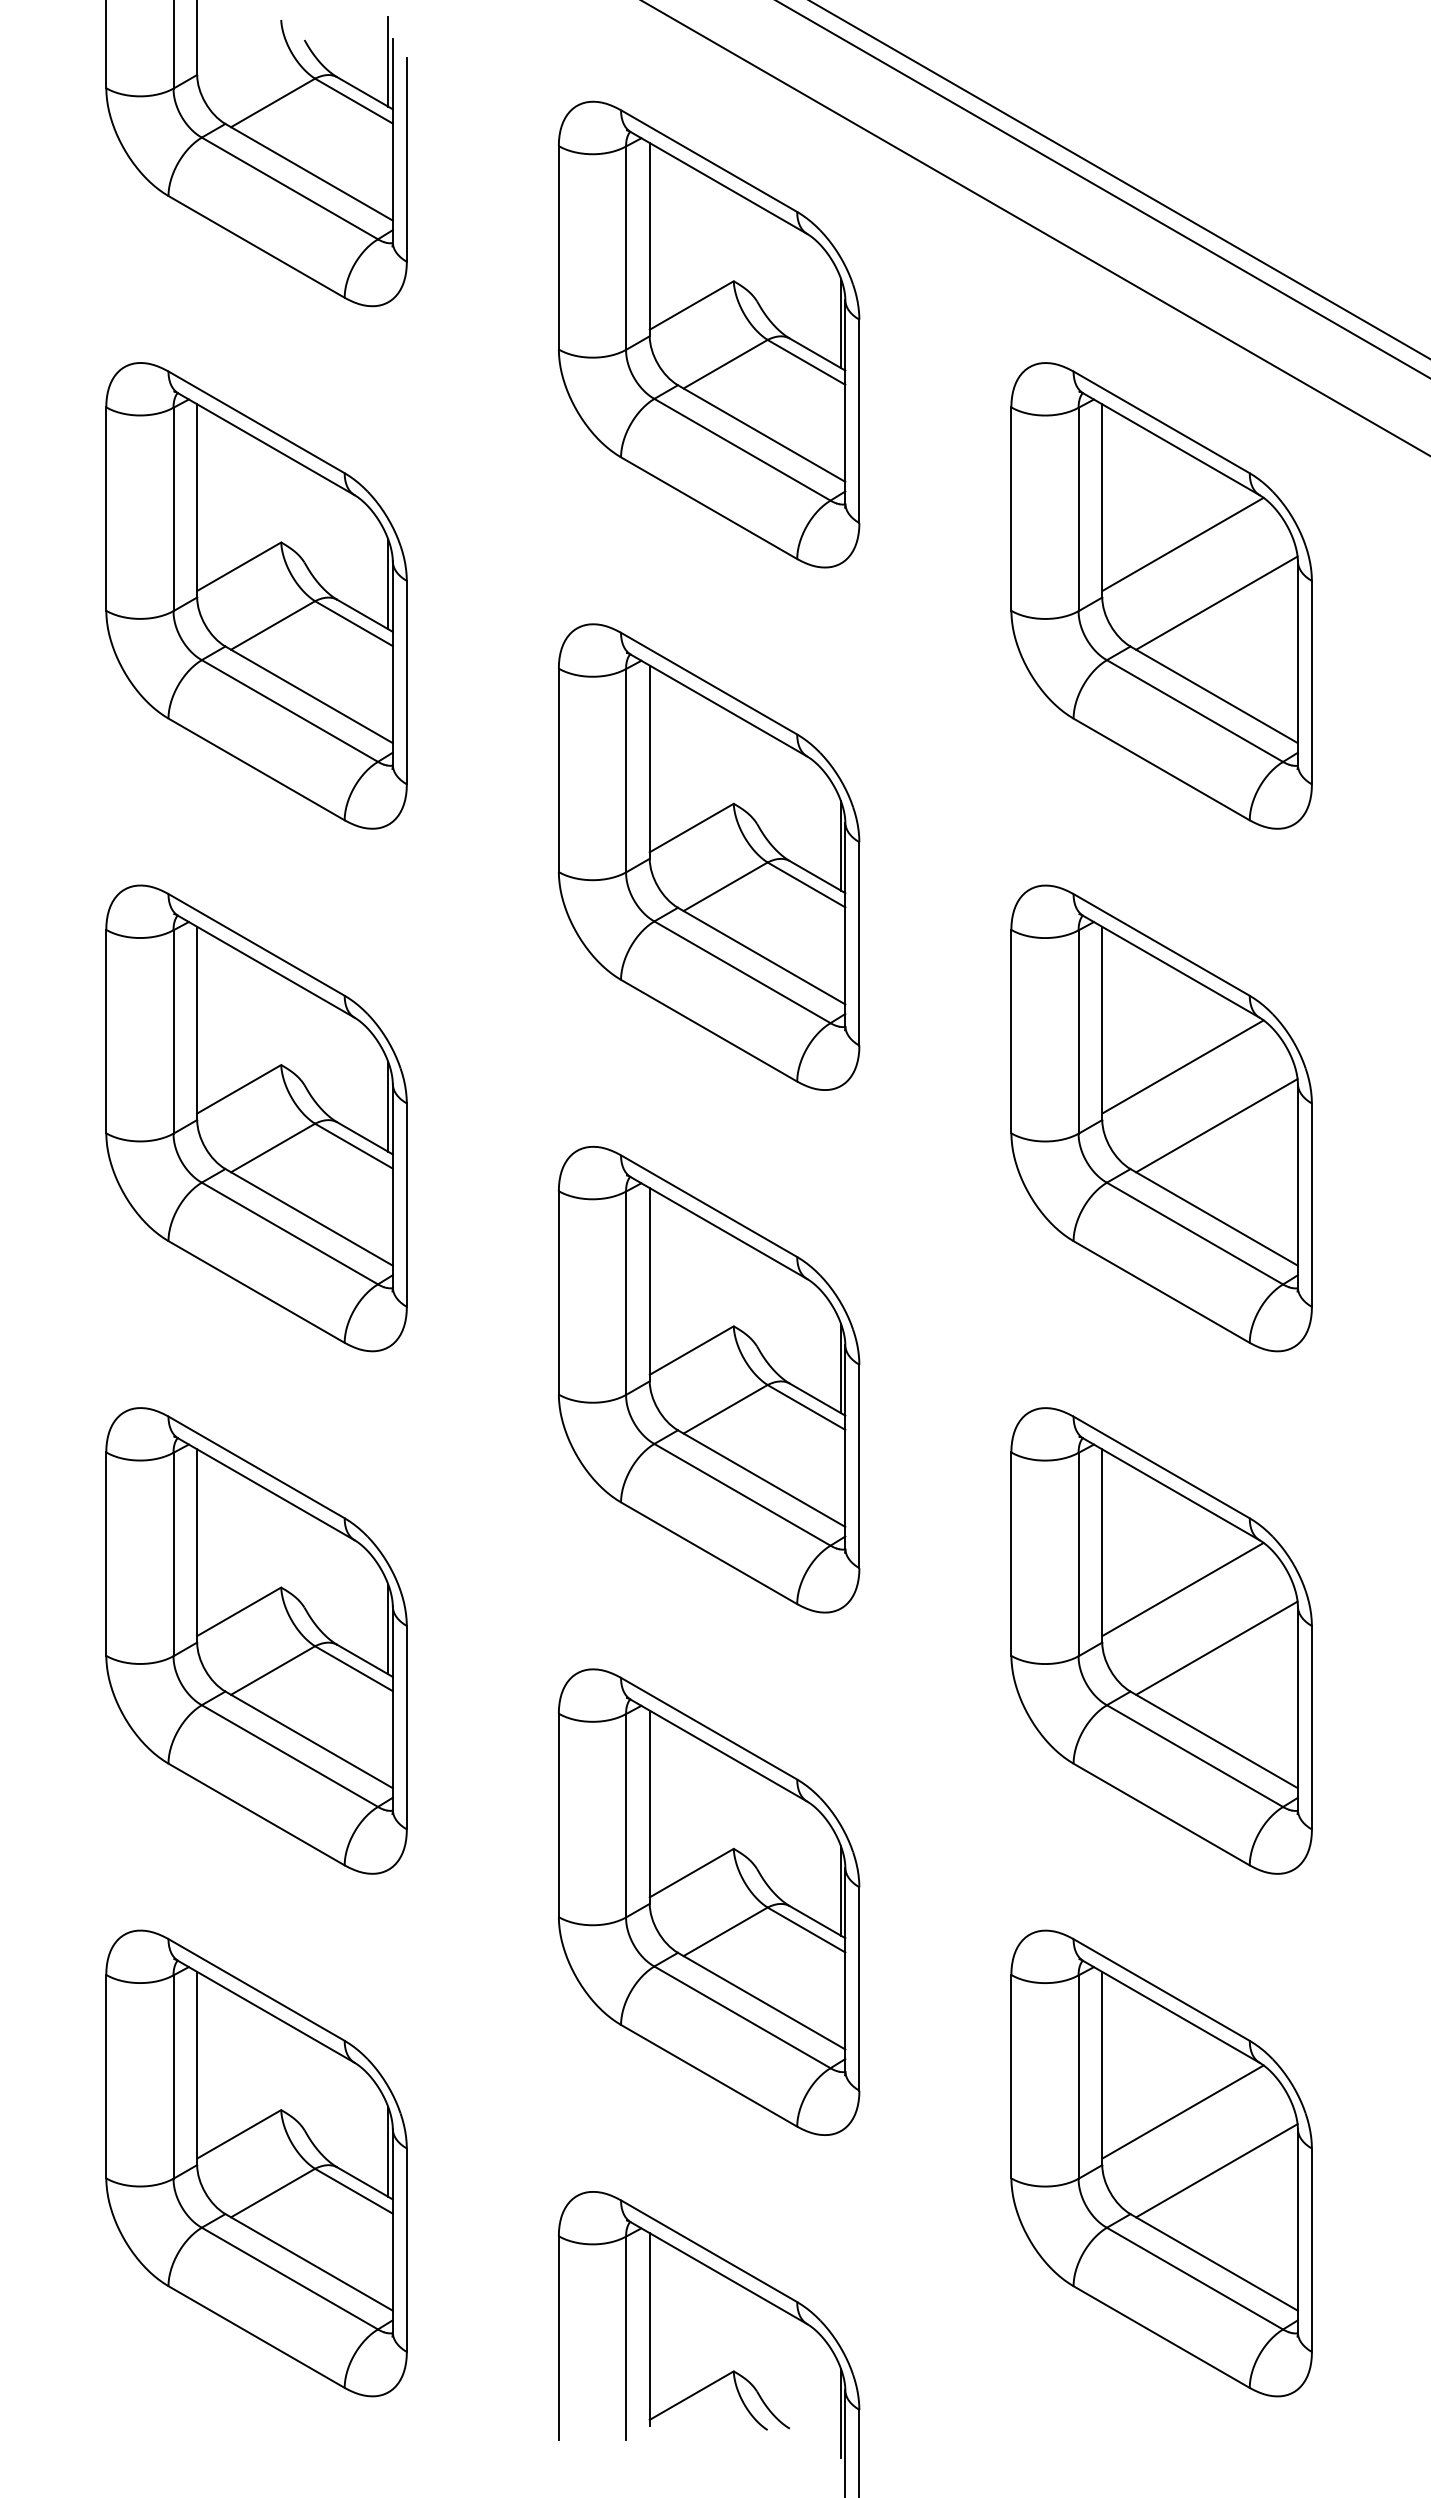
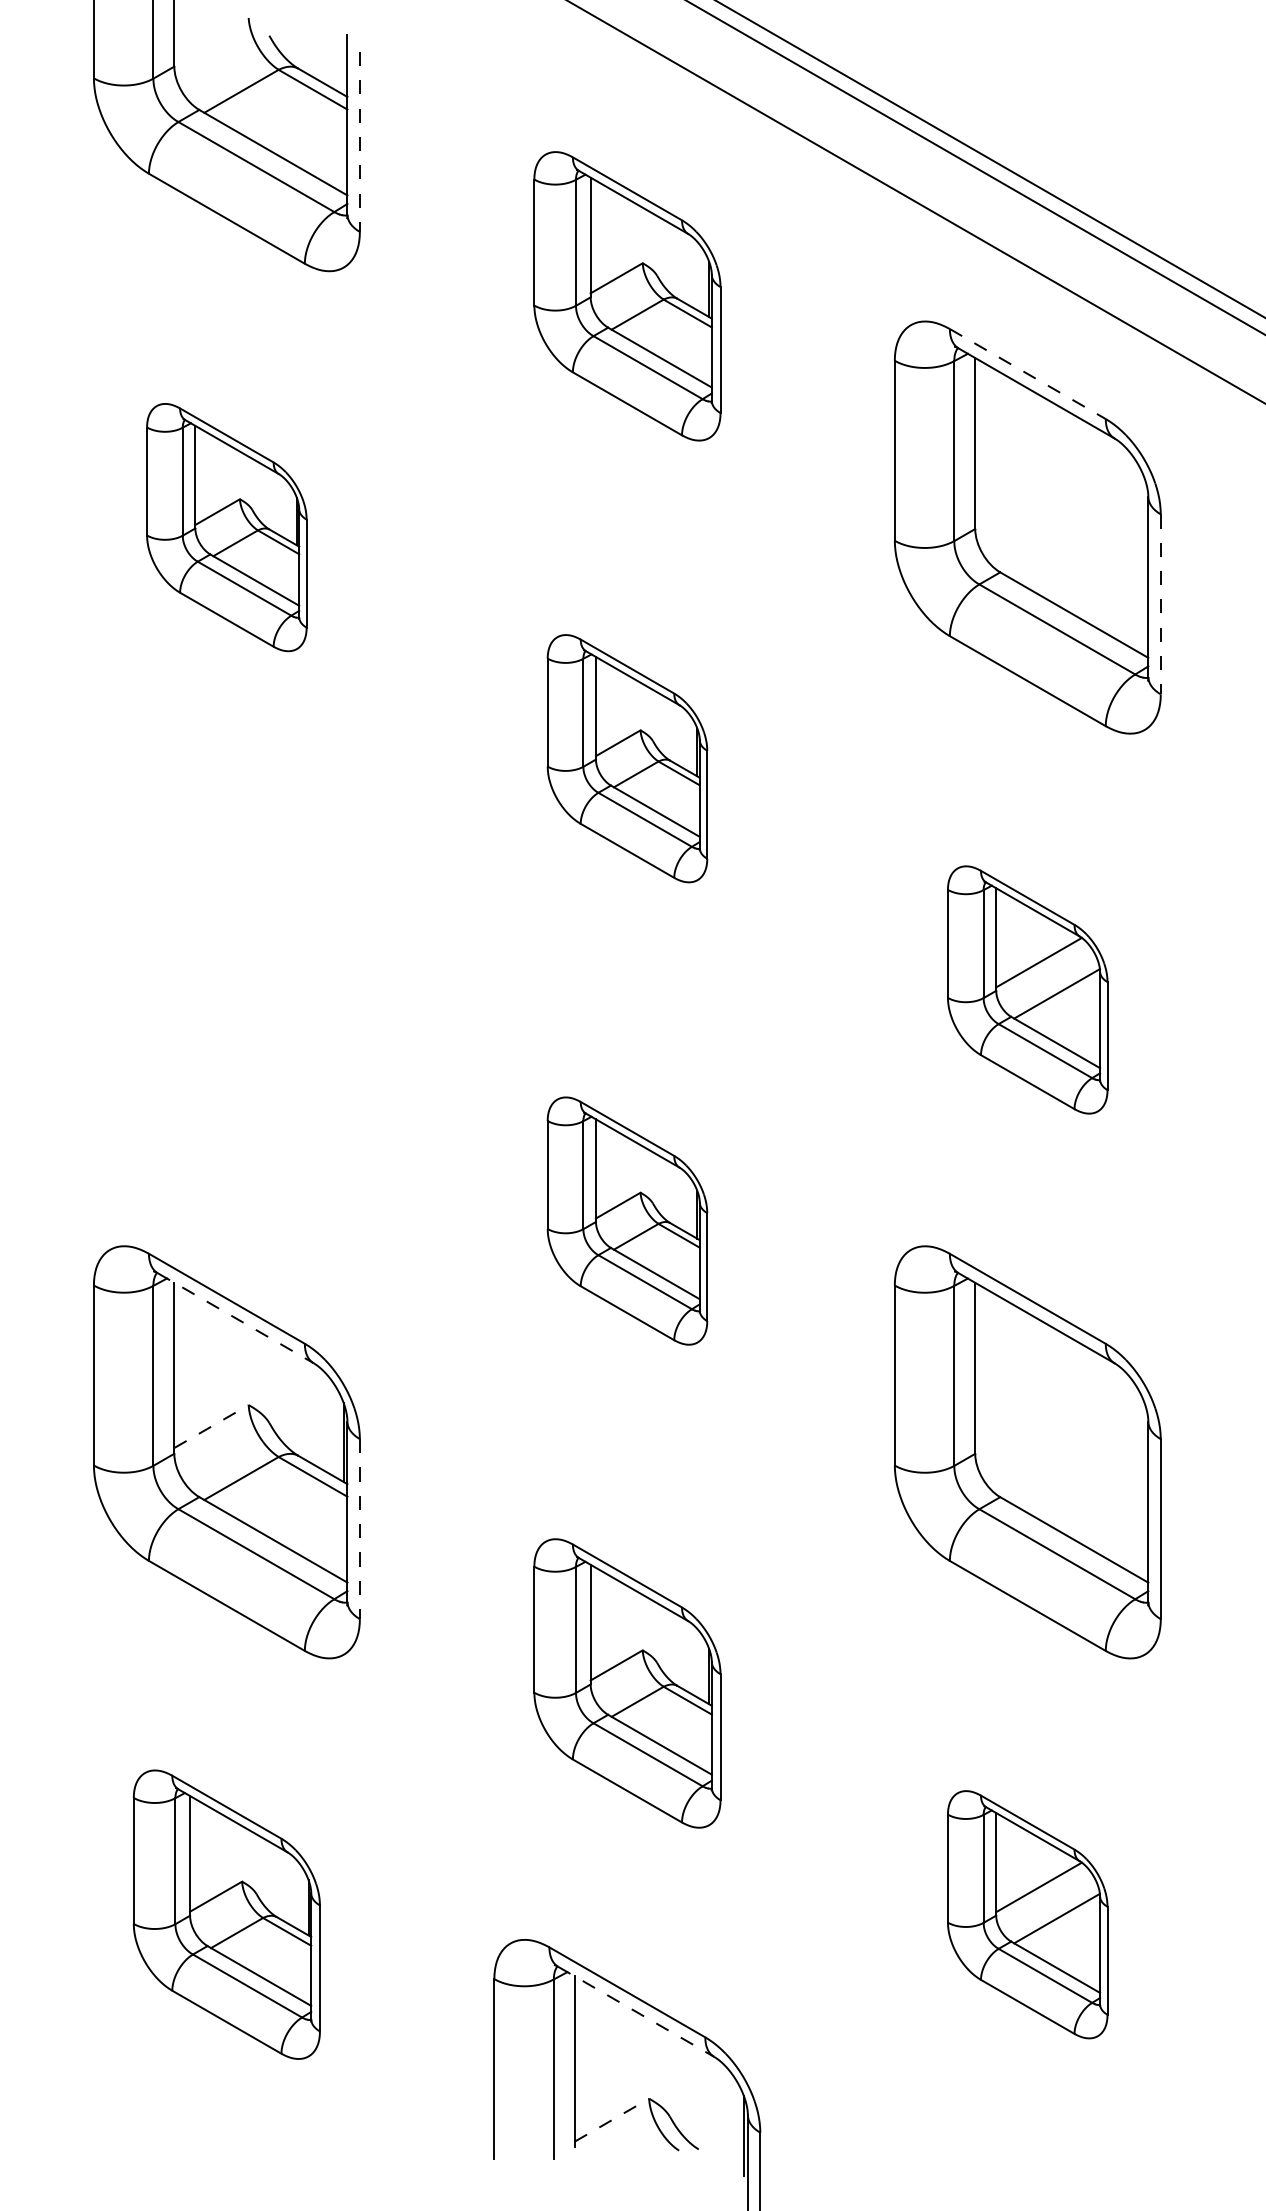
line: (388, 61) -> (343, 54), removed
line: (406, 160) -> (359, 142), solid -> dashed
part: (709, 334) -> (627, 296), size x0.7
line: (1161, 422) -> (1027, 374), solid -> dashed
line: (1182, 544) -> (1046, 482), removed
part: (256, 595) -> (226, 527), size x0.6
line: (1216, 602) -> (1076, 533), removed
line: (1311, 682) -> (1160, 604), solid -> dashed
part: (709, 856) -> (627, 758), size x0.6
part: (256, 1118) -> (226, 990), removed
part: (1161, 1118) -> (1027, 990), size x0.6
part: (709, 1379) -> (627, 1220), size x0.6
line: (266, 1489) -> (235, 1318), solid -> dashed
line: (1182, 1589) -> (1046, 1406), removed
line: (239, 1611) -> (211, 1426), solid -> dashed
line: (1216, 1647) -> (1076, 1458), removed
line: (406, 1727) -> (359, 1528), solid -> dashed
part: (709, 1901) -> (627, 1682), size x0.7
part: (256, 2163) -> (226, 1914), size x0.7
part: (1161, 2163) -> (1027, 1914), size x0.6
line: (719, 2273) -> (636, 2012), solid -> dashed
line: (691, 2395) -> (611, 2120), solid -> dashed

